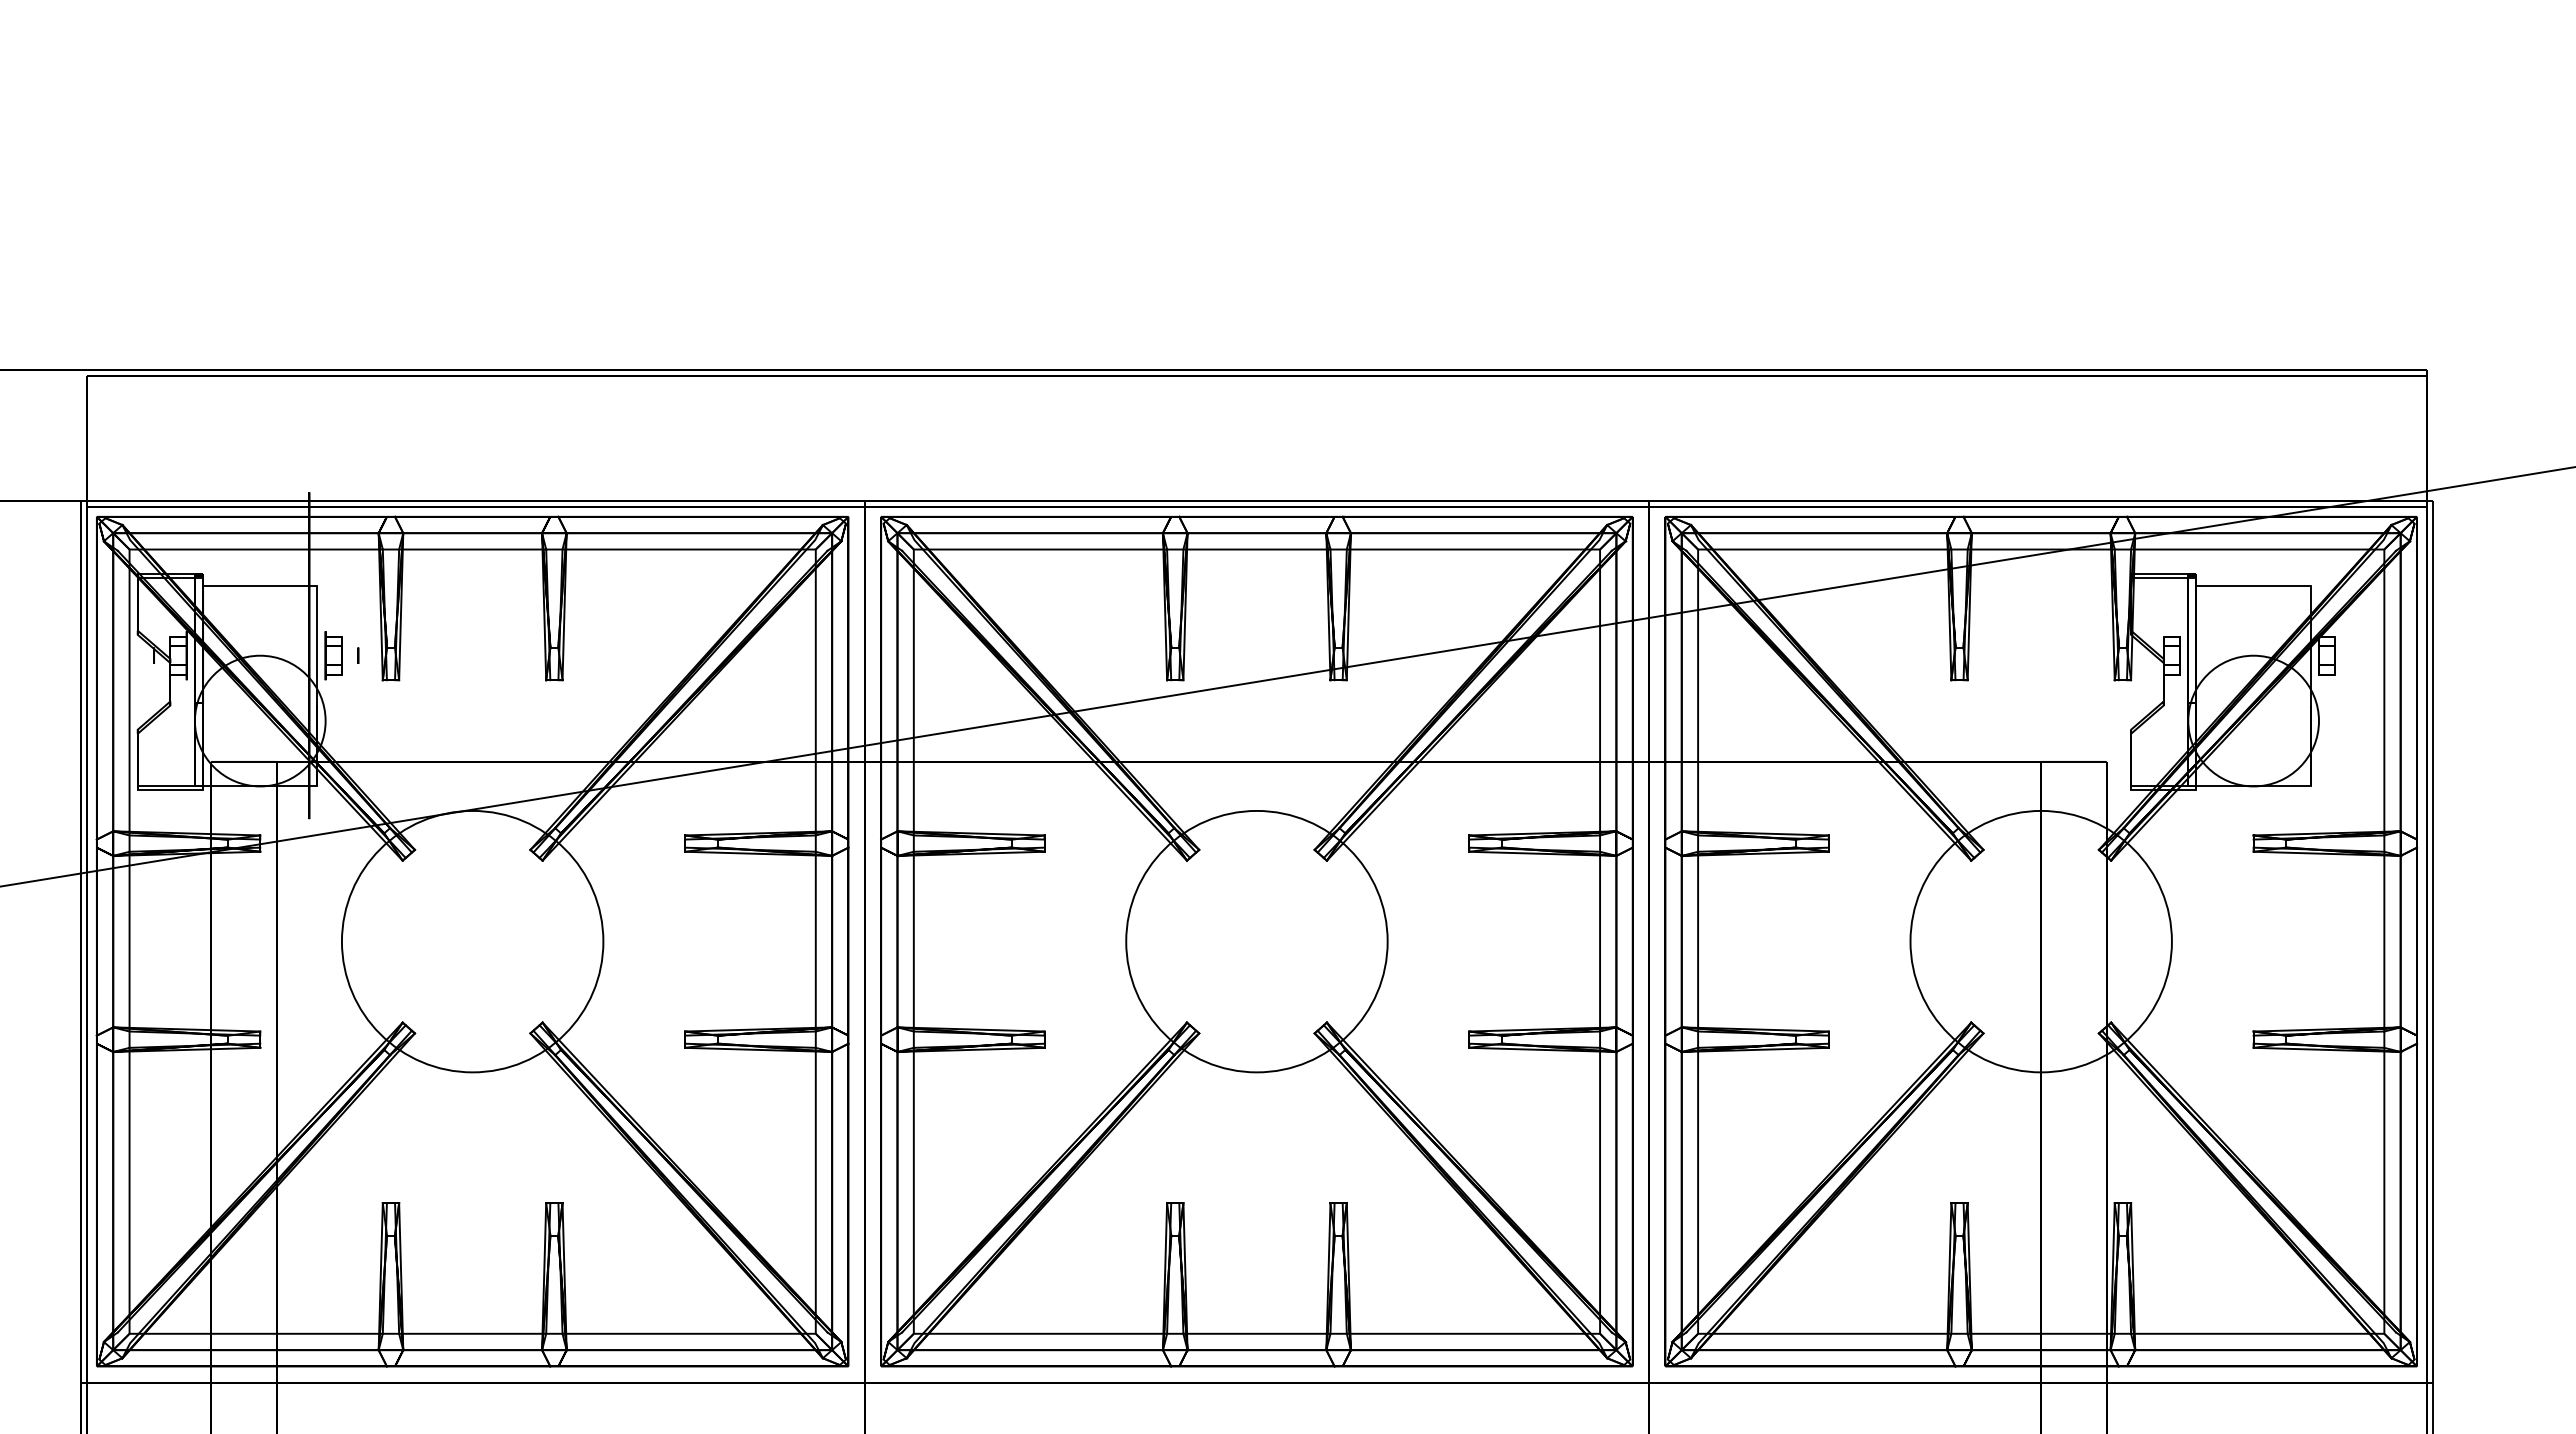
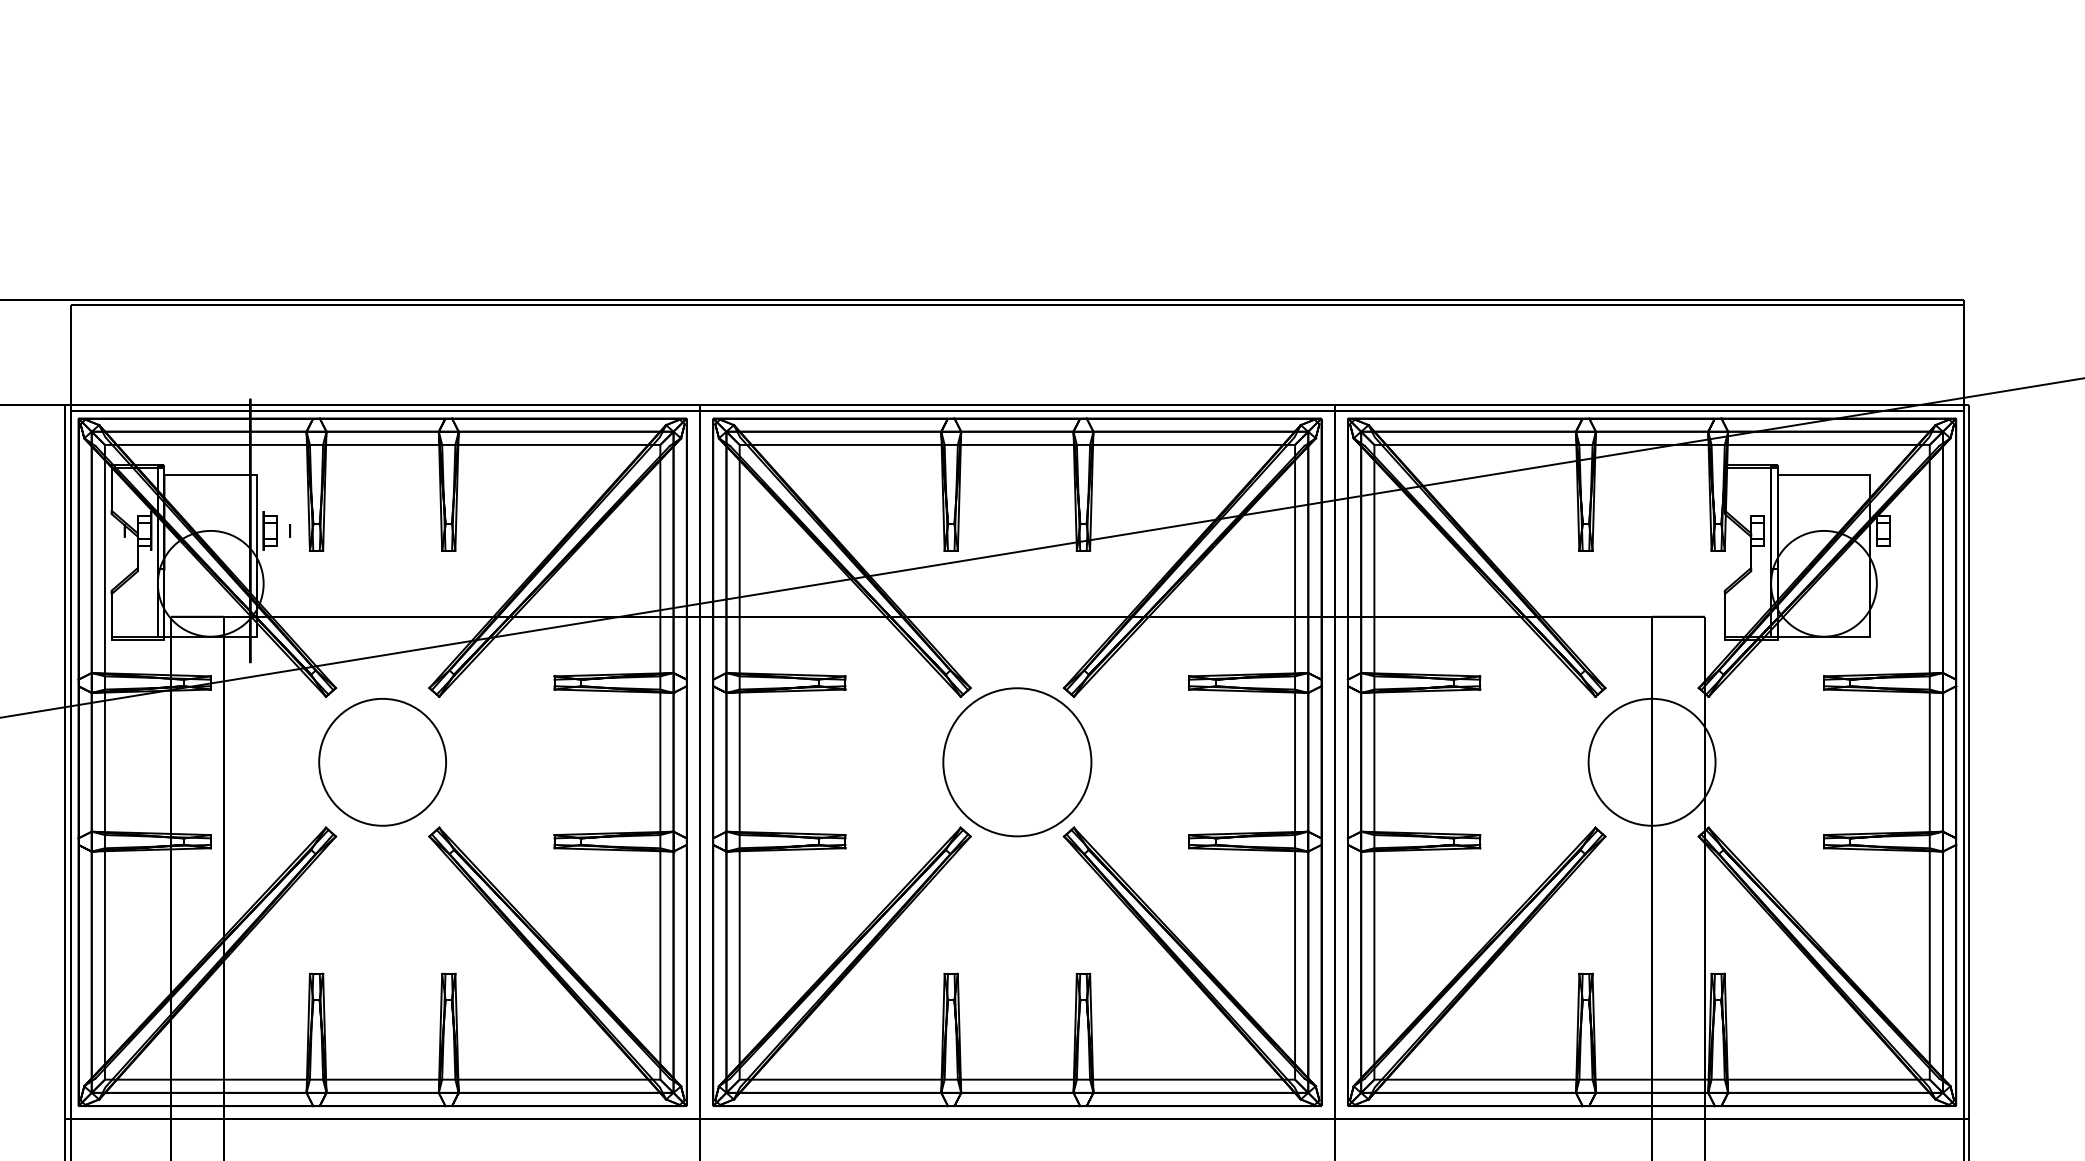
circle: (472, 941) -> (382, 762), size x0.6
circle: (1256, 941) -> (1017, 762), size x0.7
circle: (2040, 941) -> (1651, 762), size x0.6

